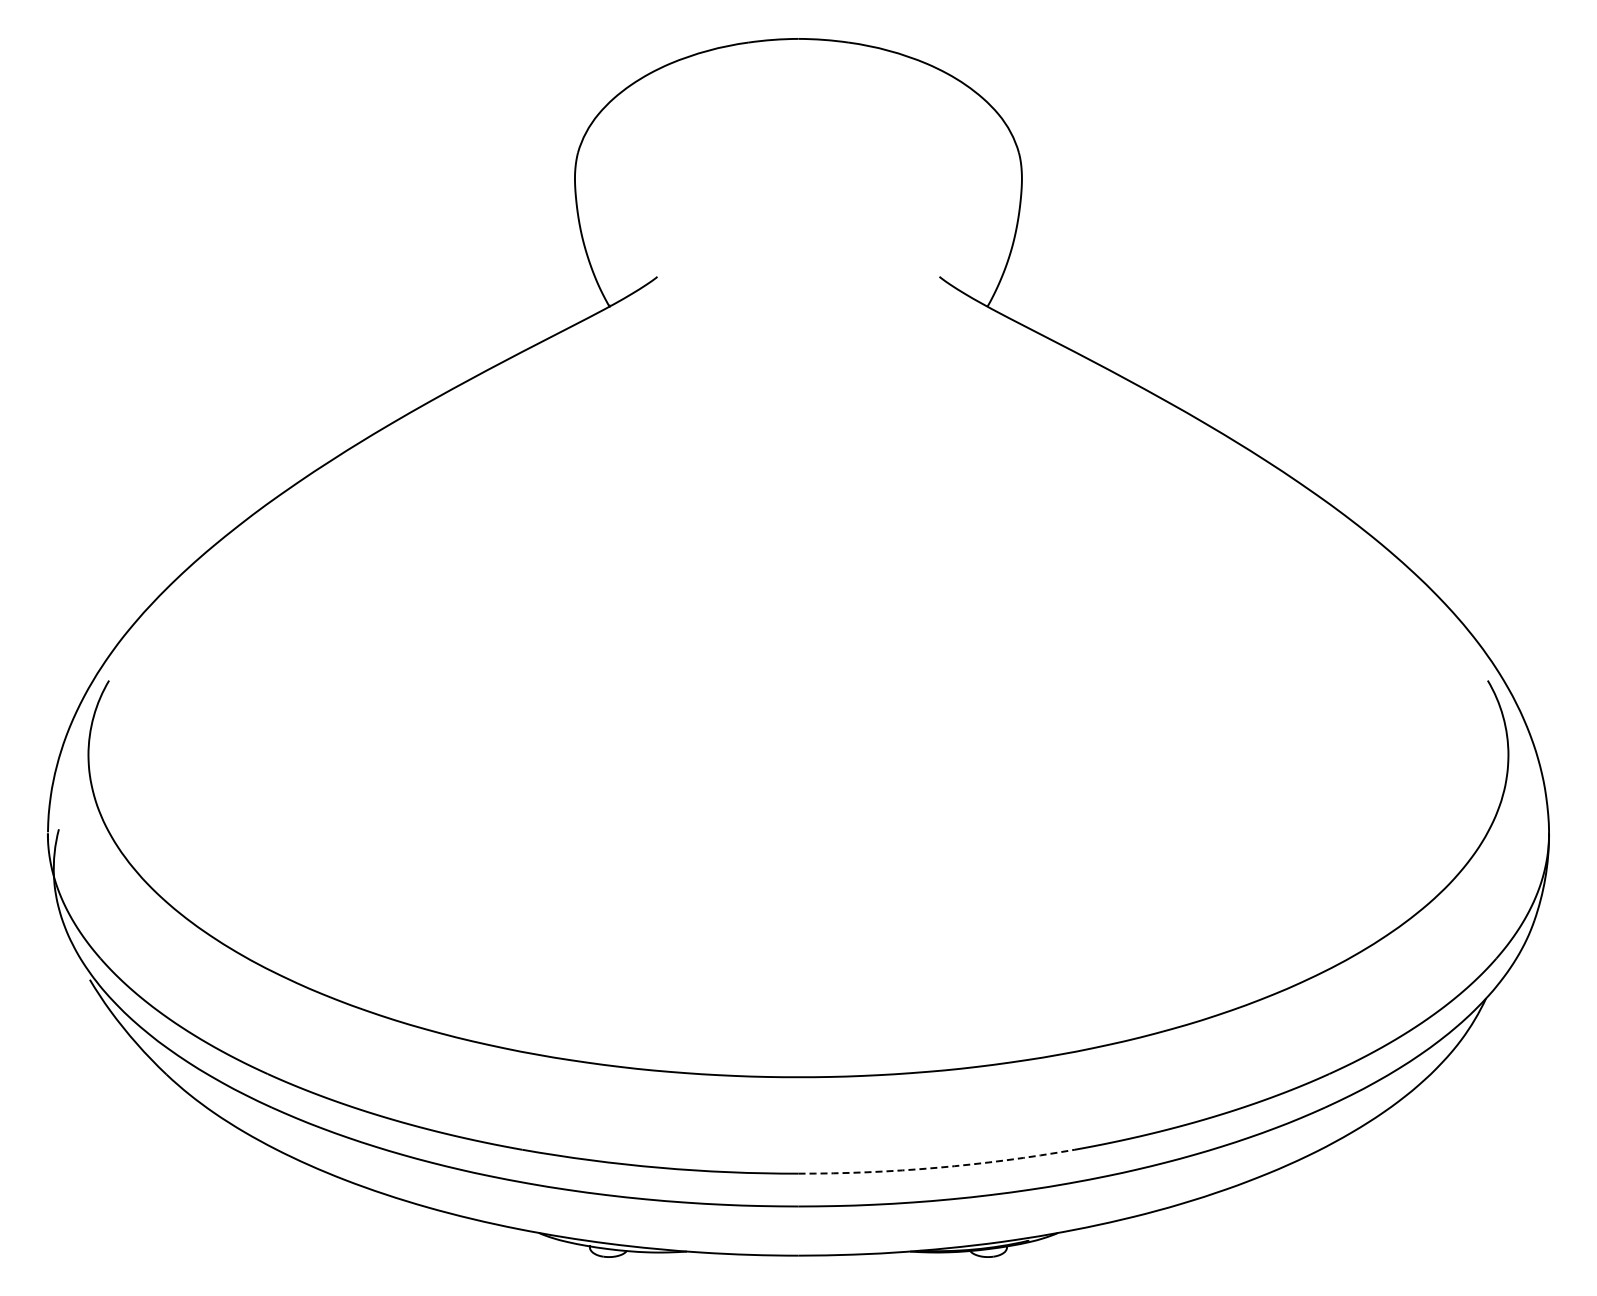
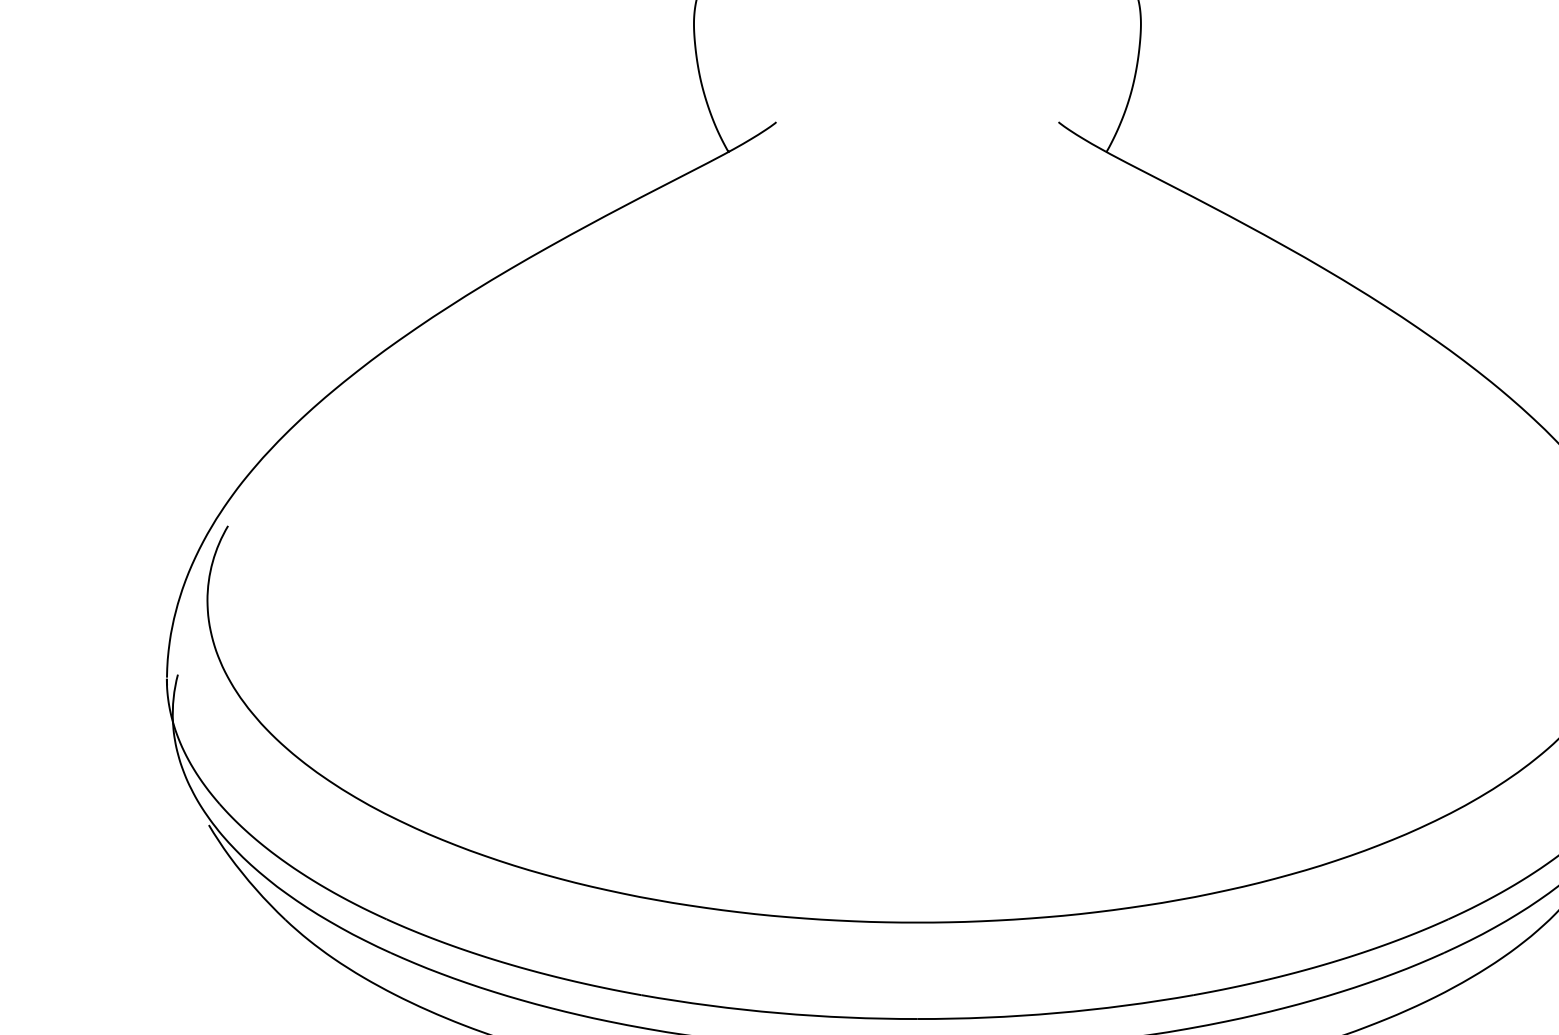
arc: (937, 1167) -> (1056, 1012), dashed -> solid

